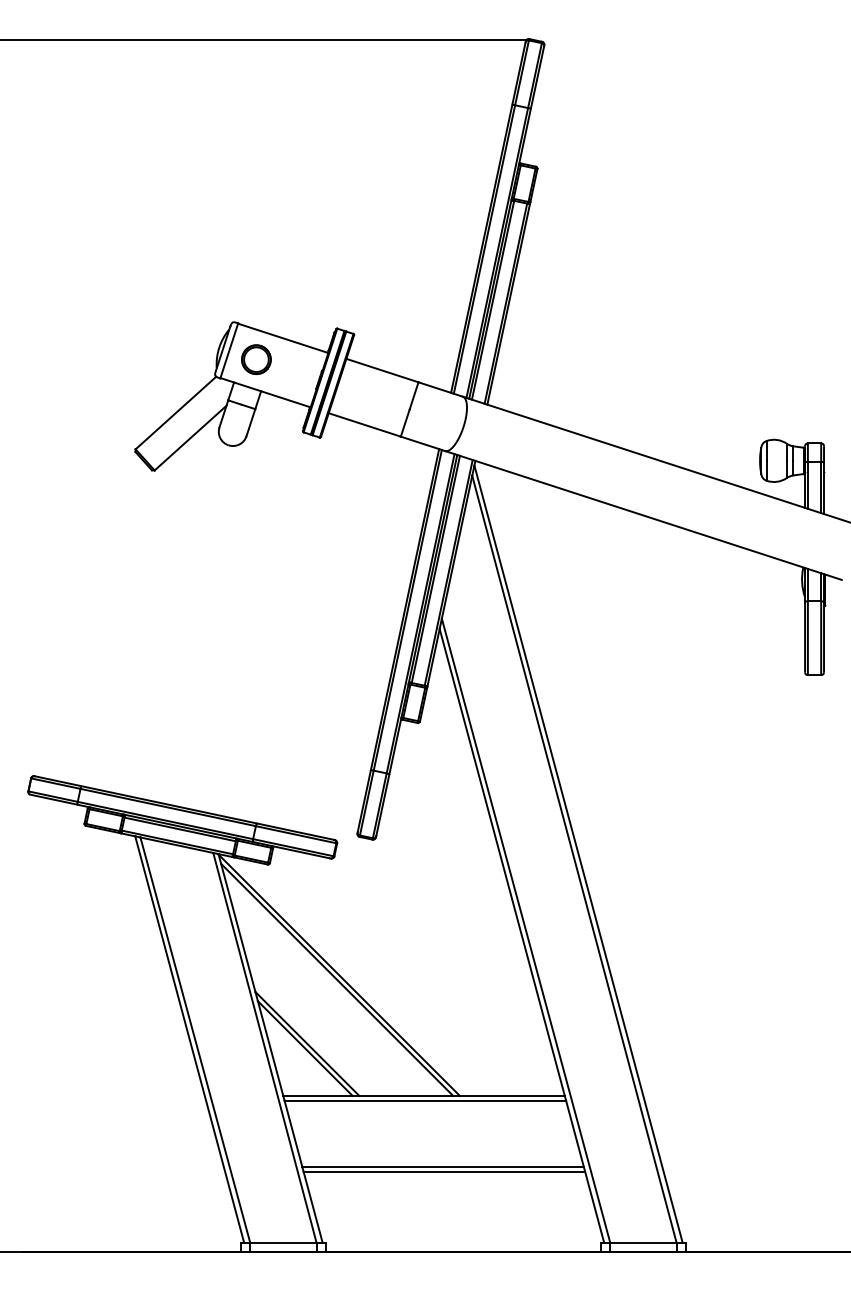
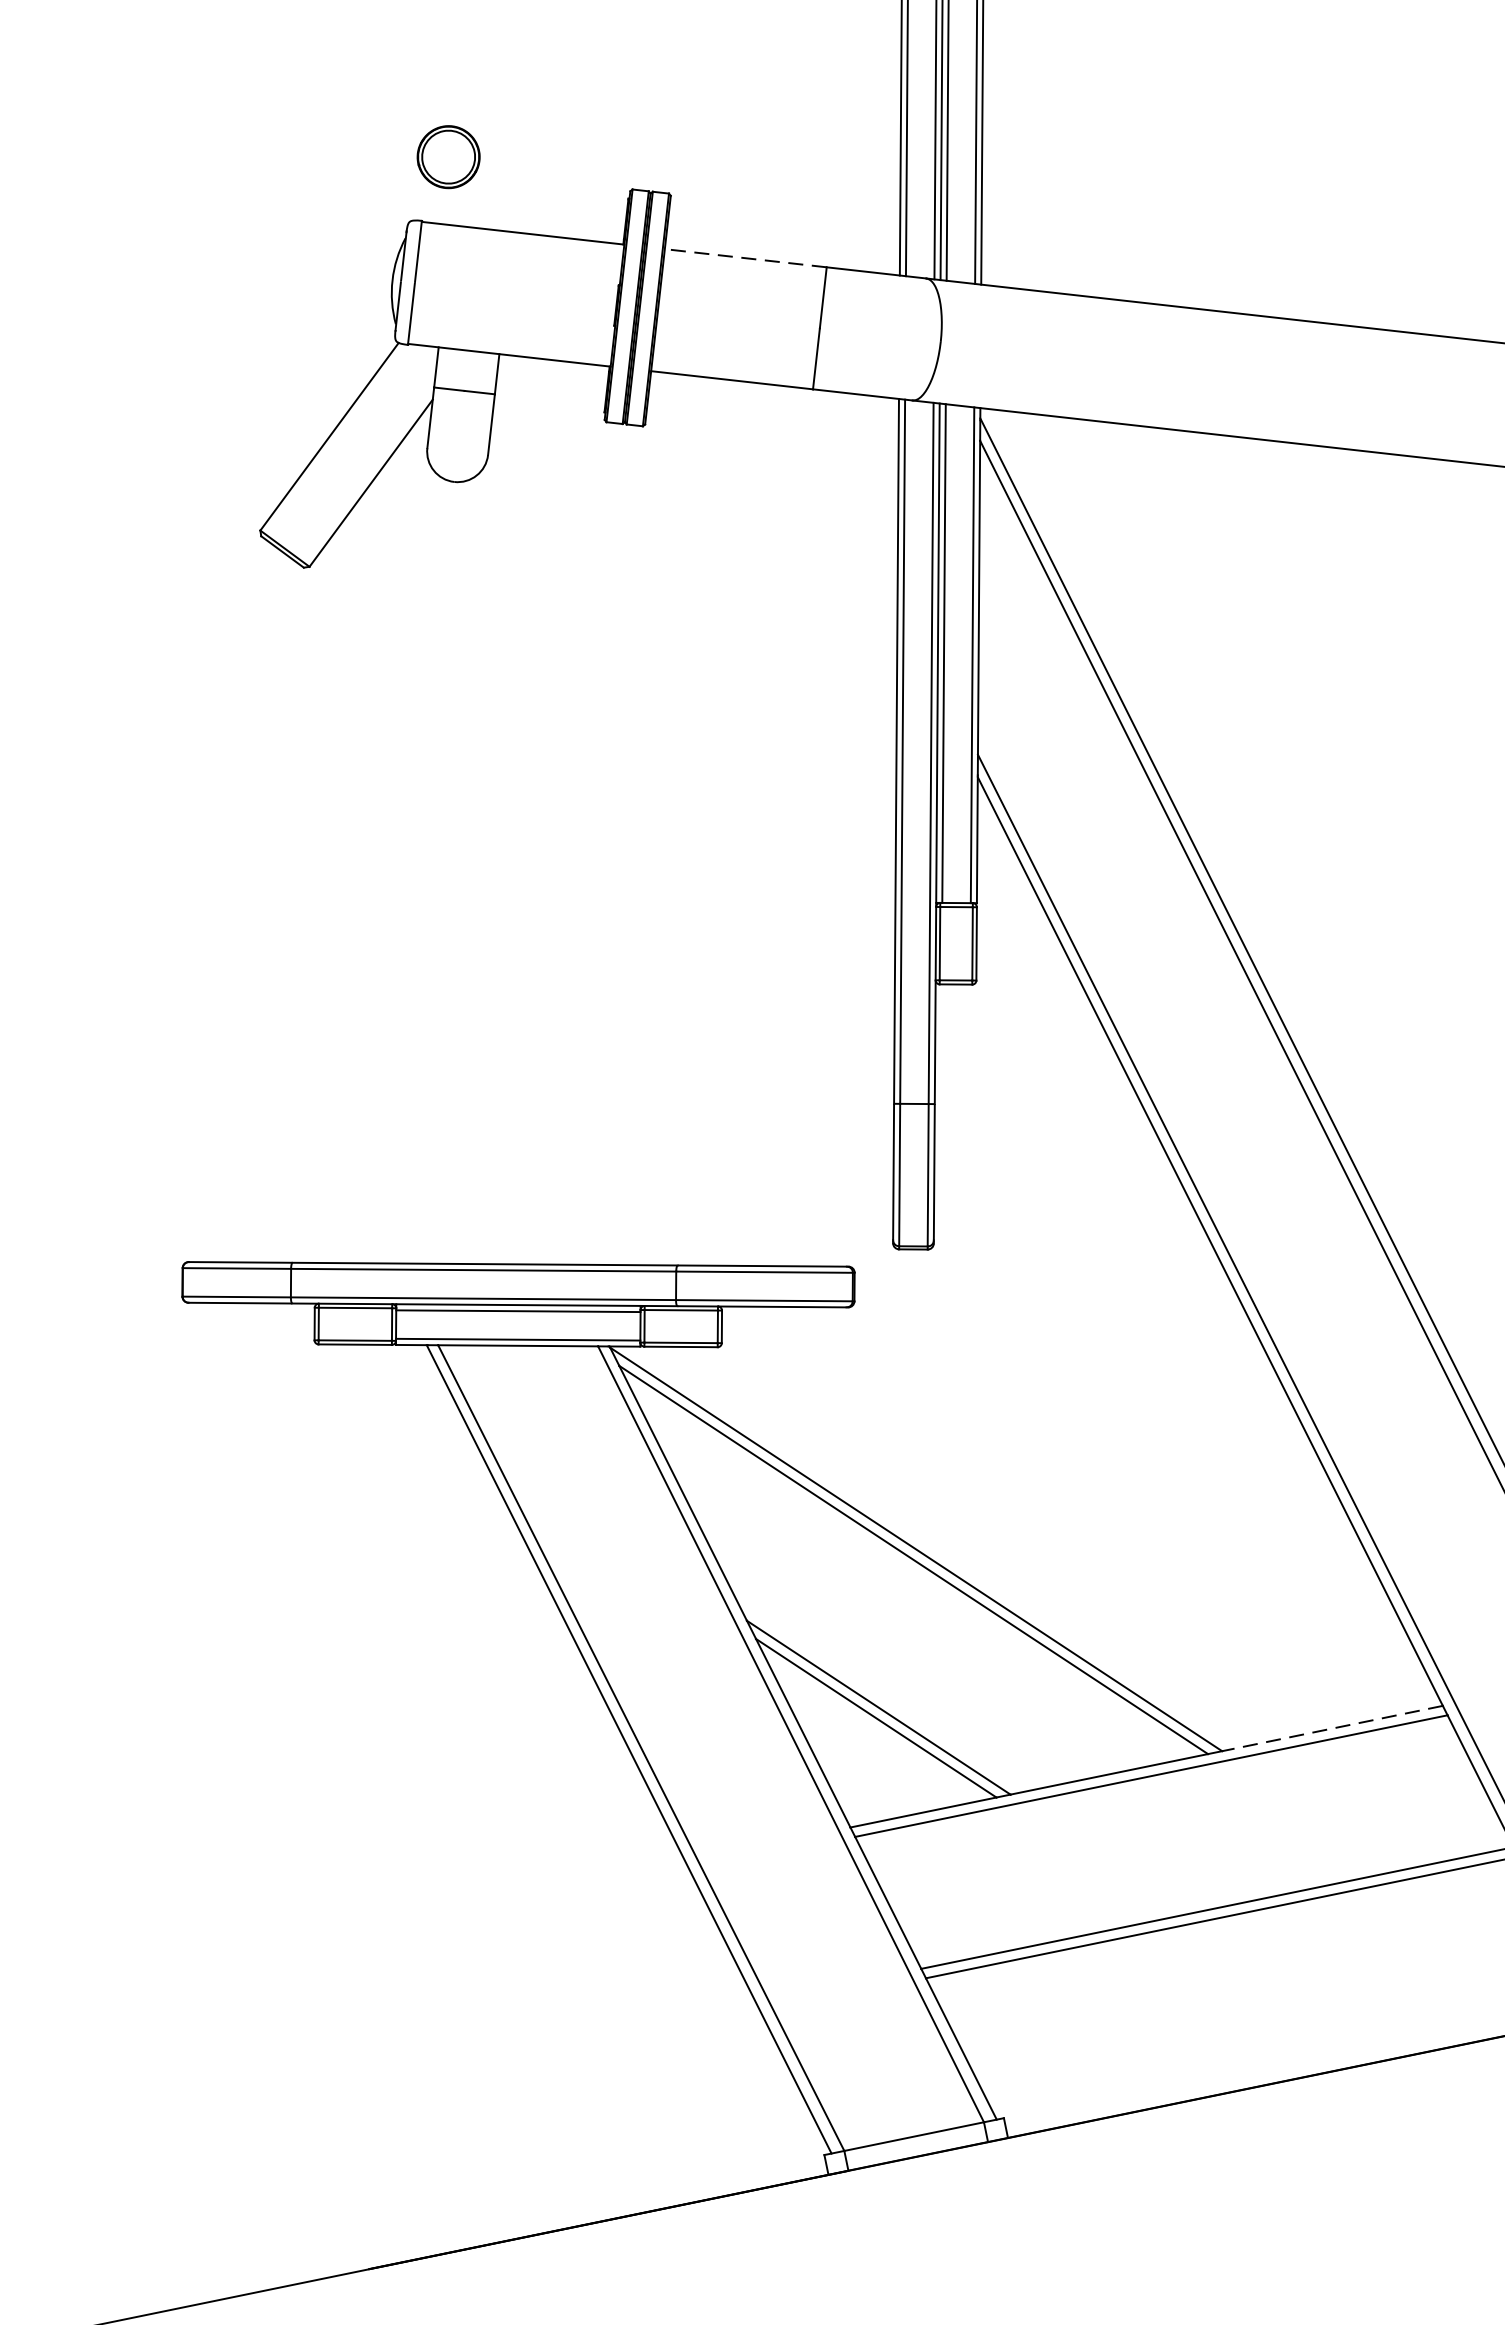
part: (256, 359) -> (448, 156), moved
line: (382, 370) -> (745, 258), solid -> dashed
line: (511, 1095) -> (1330, 1727), solid -> dashed

